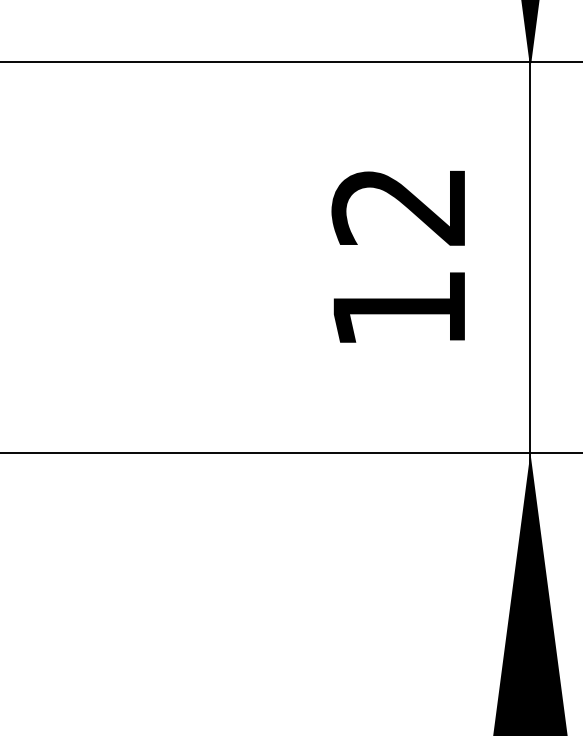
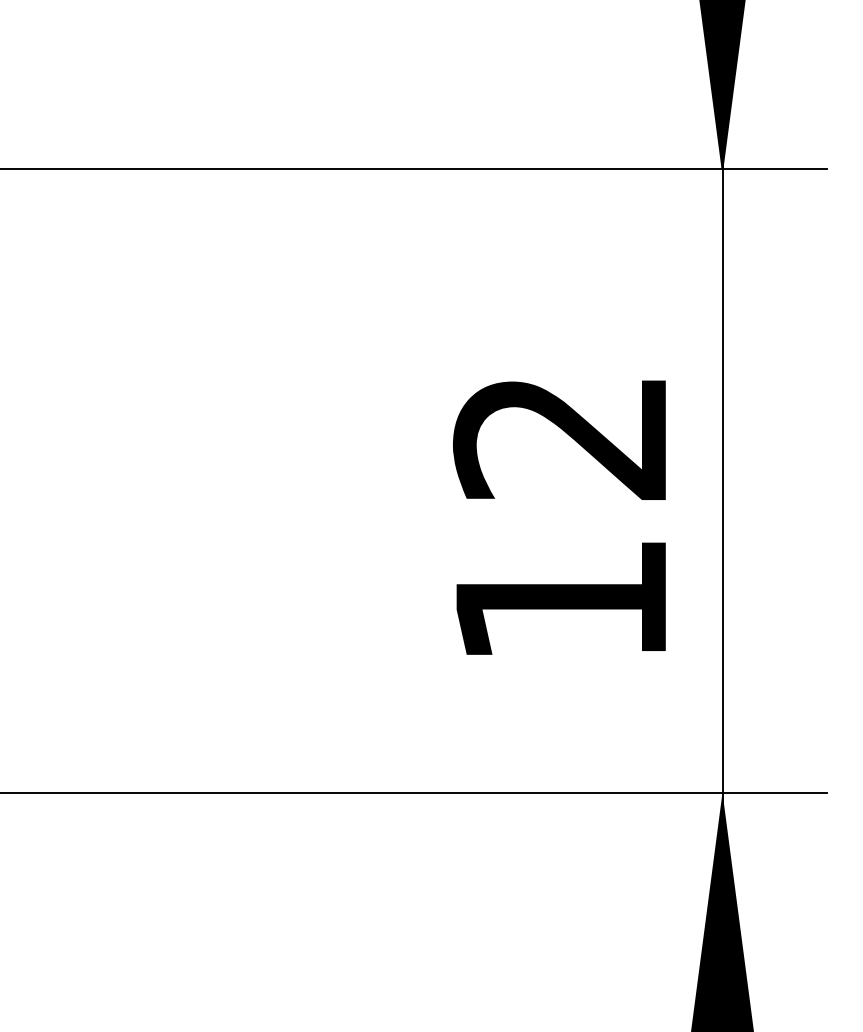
text: (397, 256) -> (558, 517), moved

